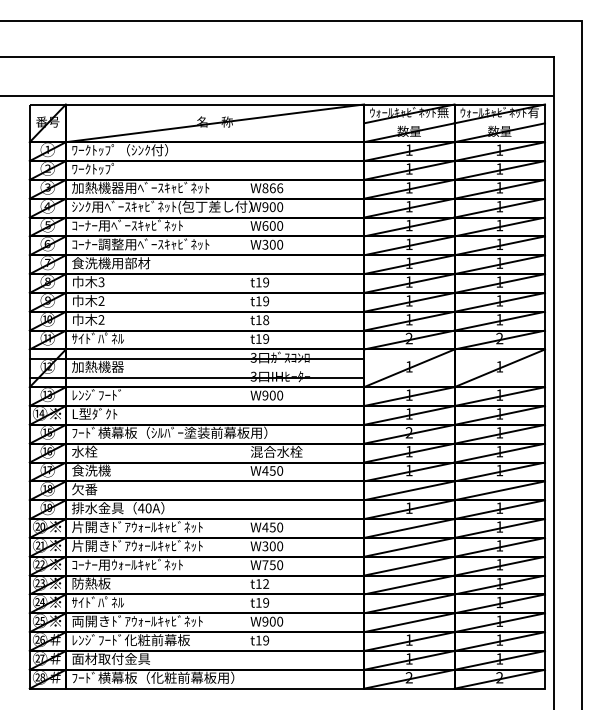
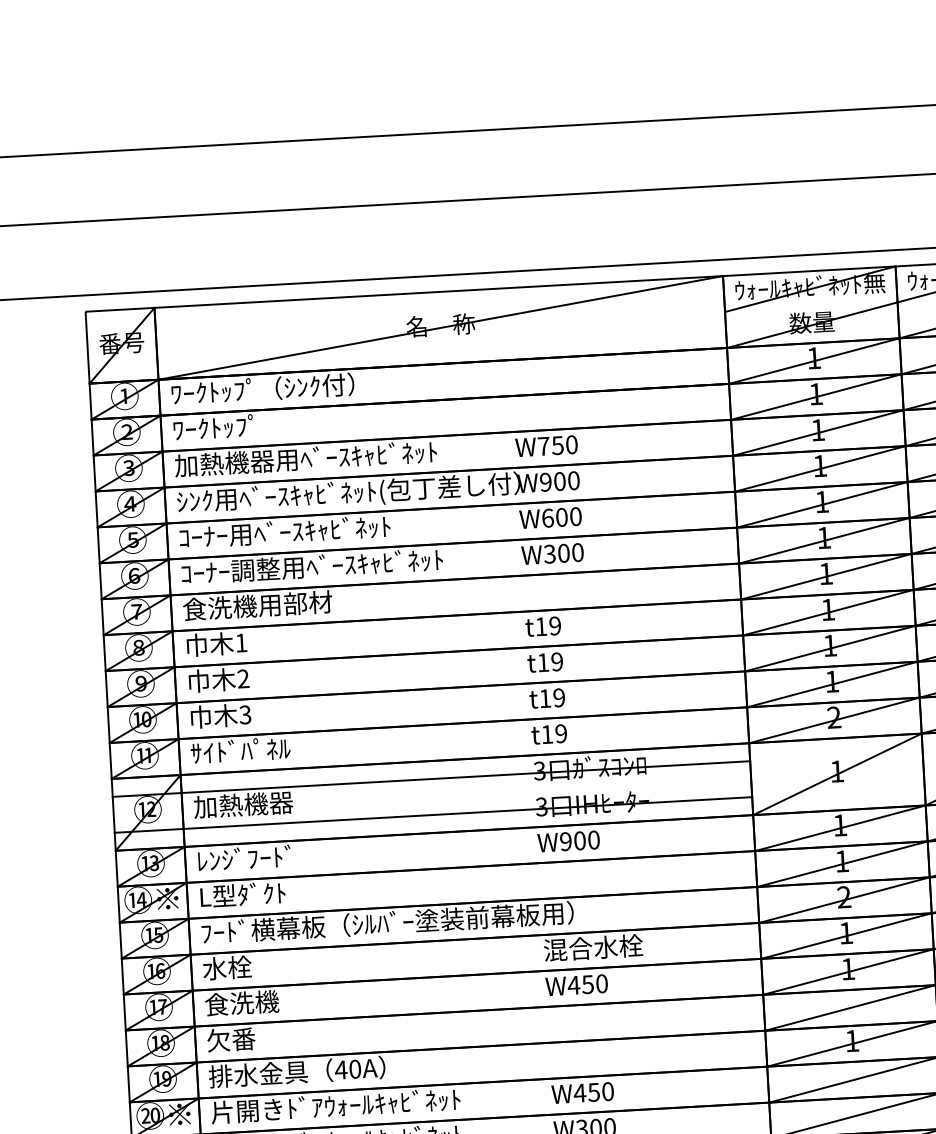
text: (272, 188) -> (557, 446), W866 -> W750
text: (101, 282) -> (241, 643), 3 -> 1
text: (101, 320) -> (245, 715), 2 -> 3
text: (266, 320) -> (559, 698), t18 -> t19

